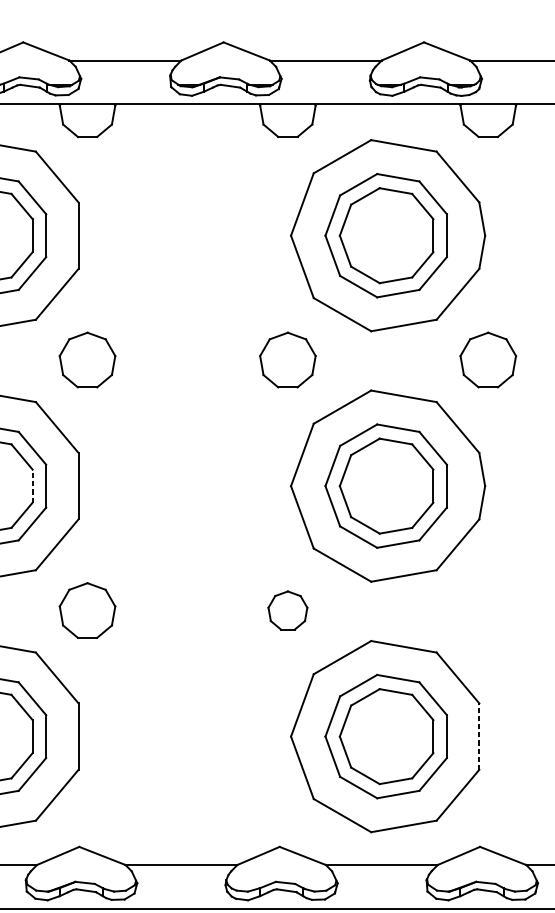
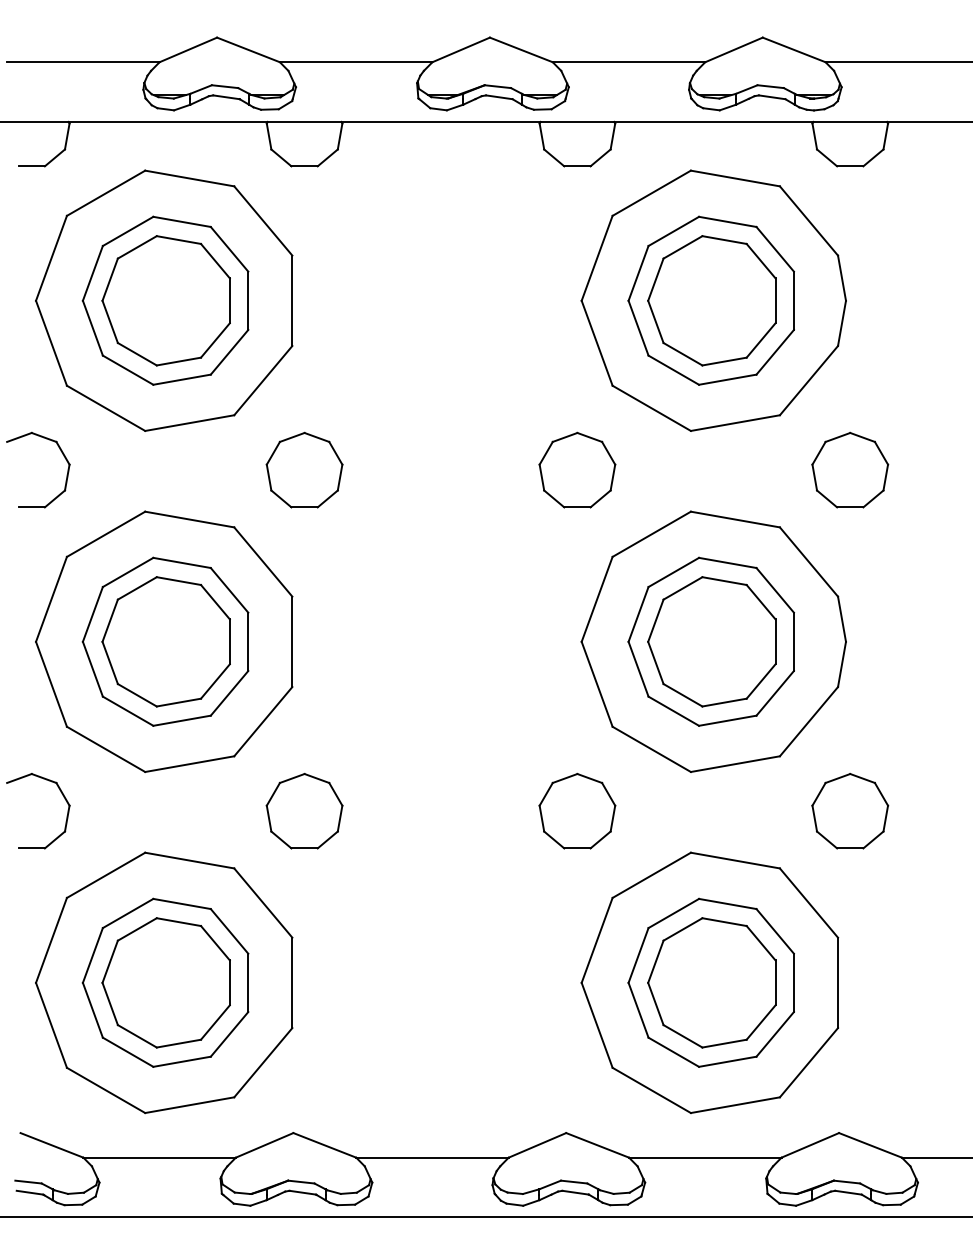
line: (32, 485) -> (229, 641), dashed -> solid
part: (287, 610) -> (577, 811), size x1.43
part: (488, 610) -> (850, 811), added
line: (479, 736) -> (838, 982), dashed -> solid

